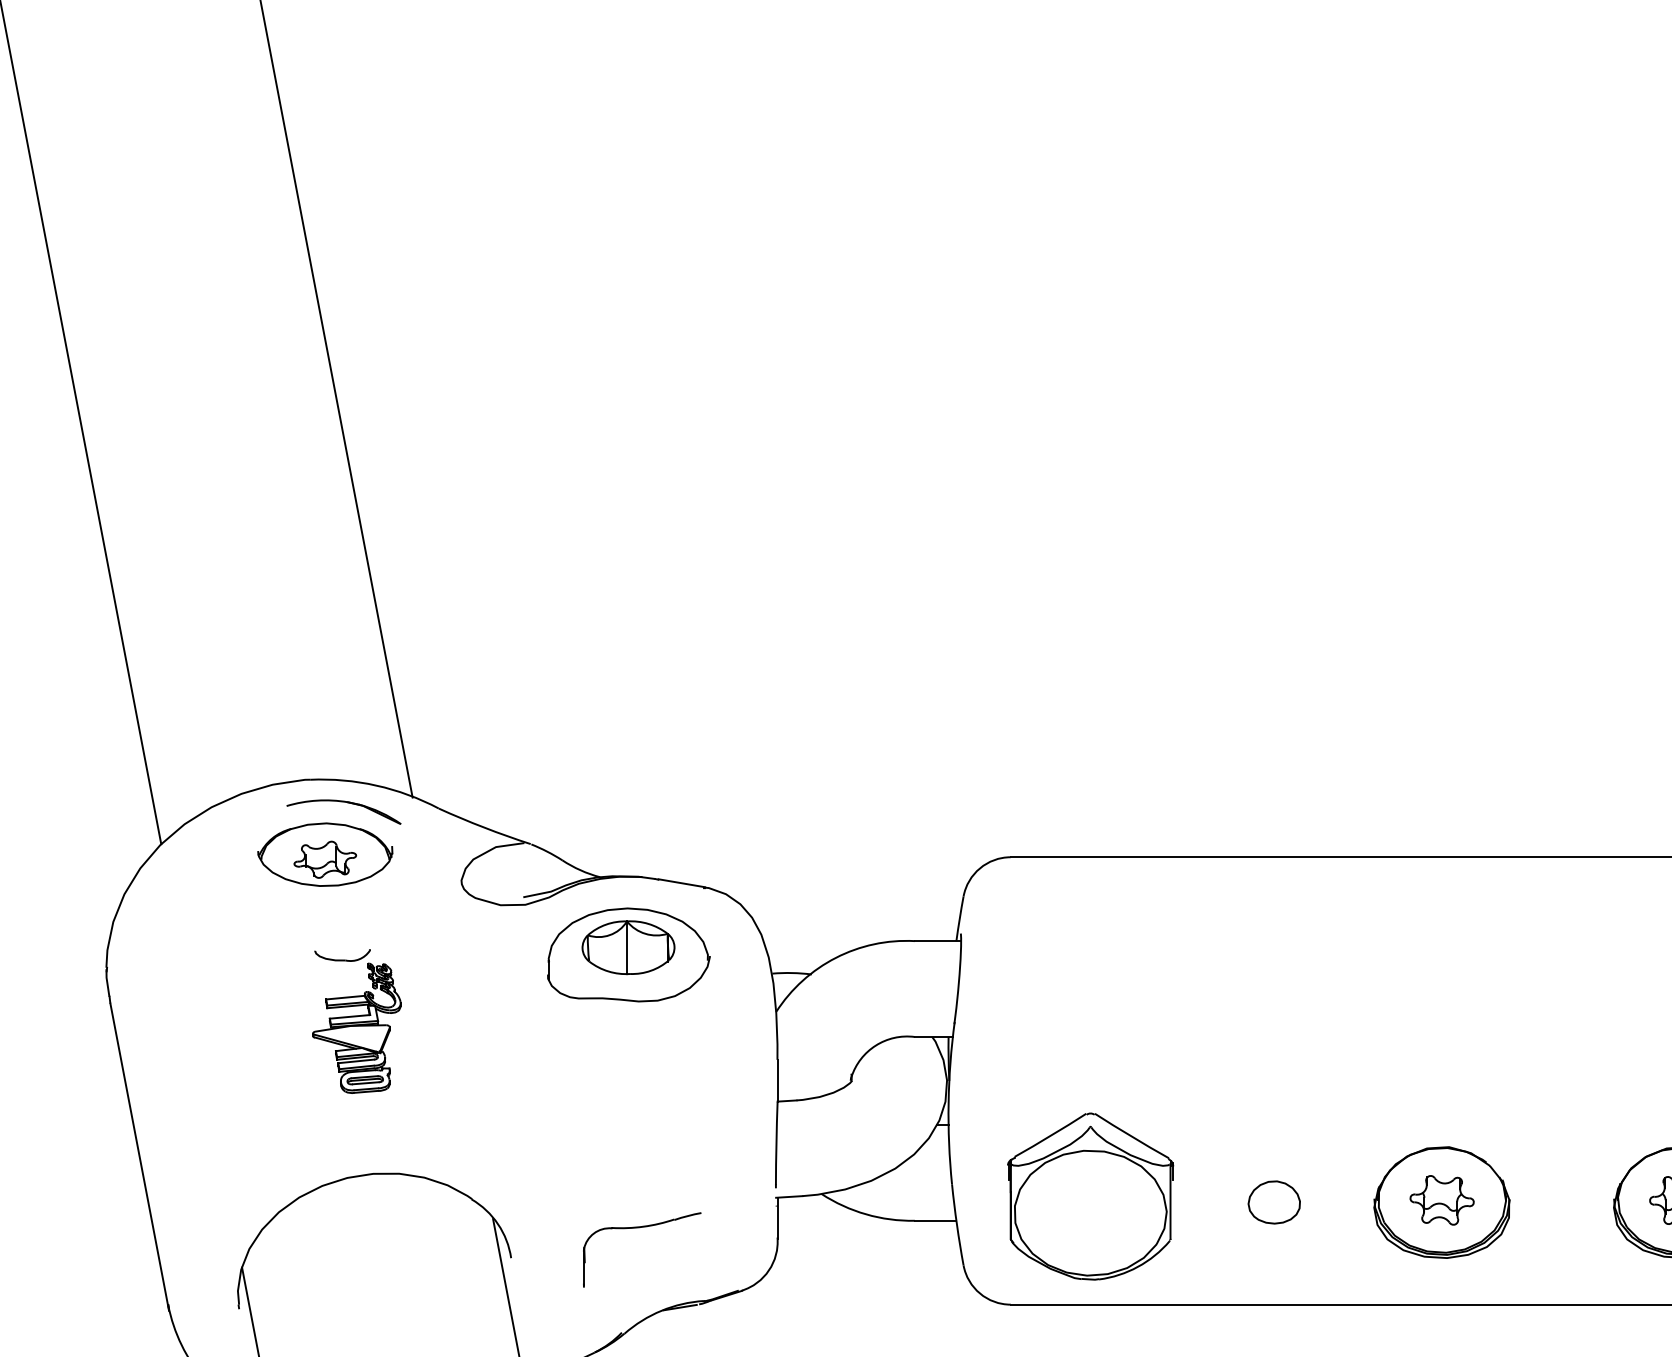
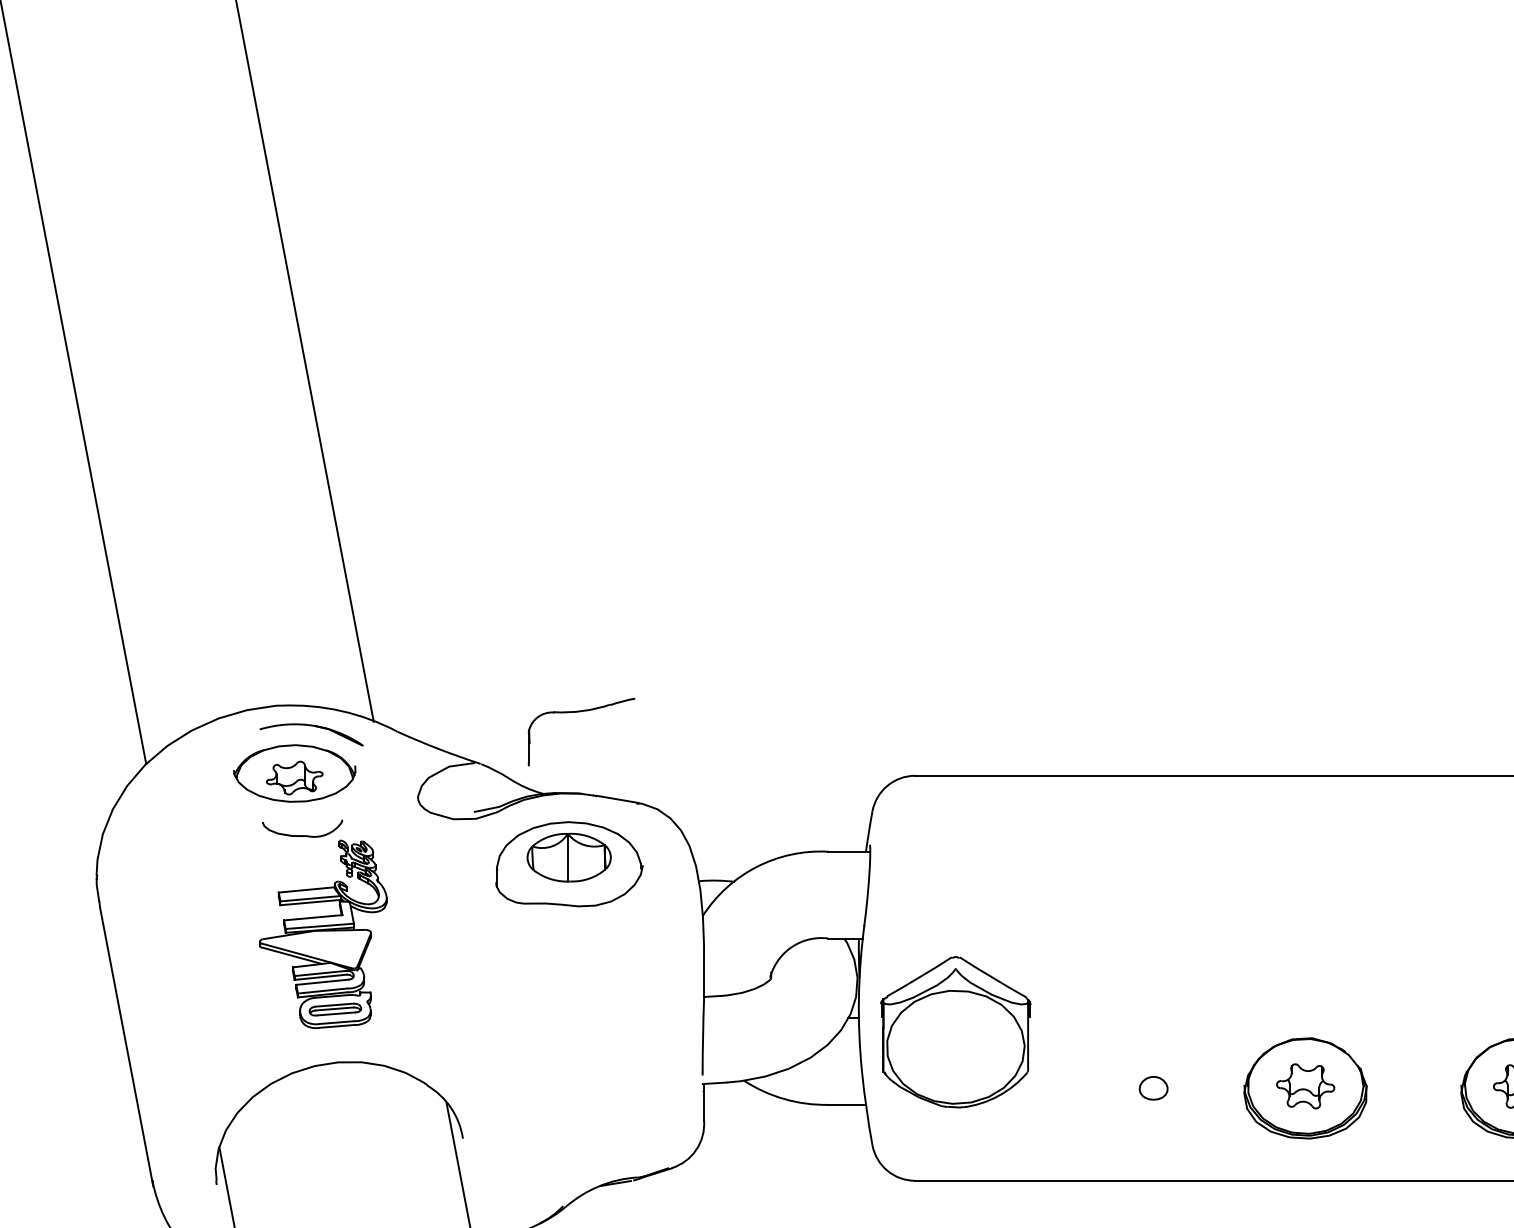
part: (356, 1021) -> (322, 924), size x1.6
part: (1090, 1196) -> (955, 1032), moved
part: (1273, 1202) -> (1153, 1088), size x0.6
part: (639, 1228) -> (579, 712), moved

